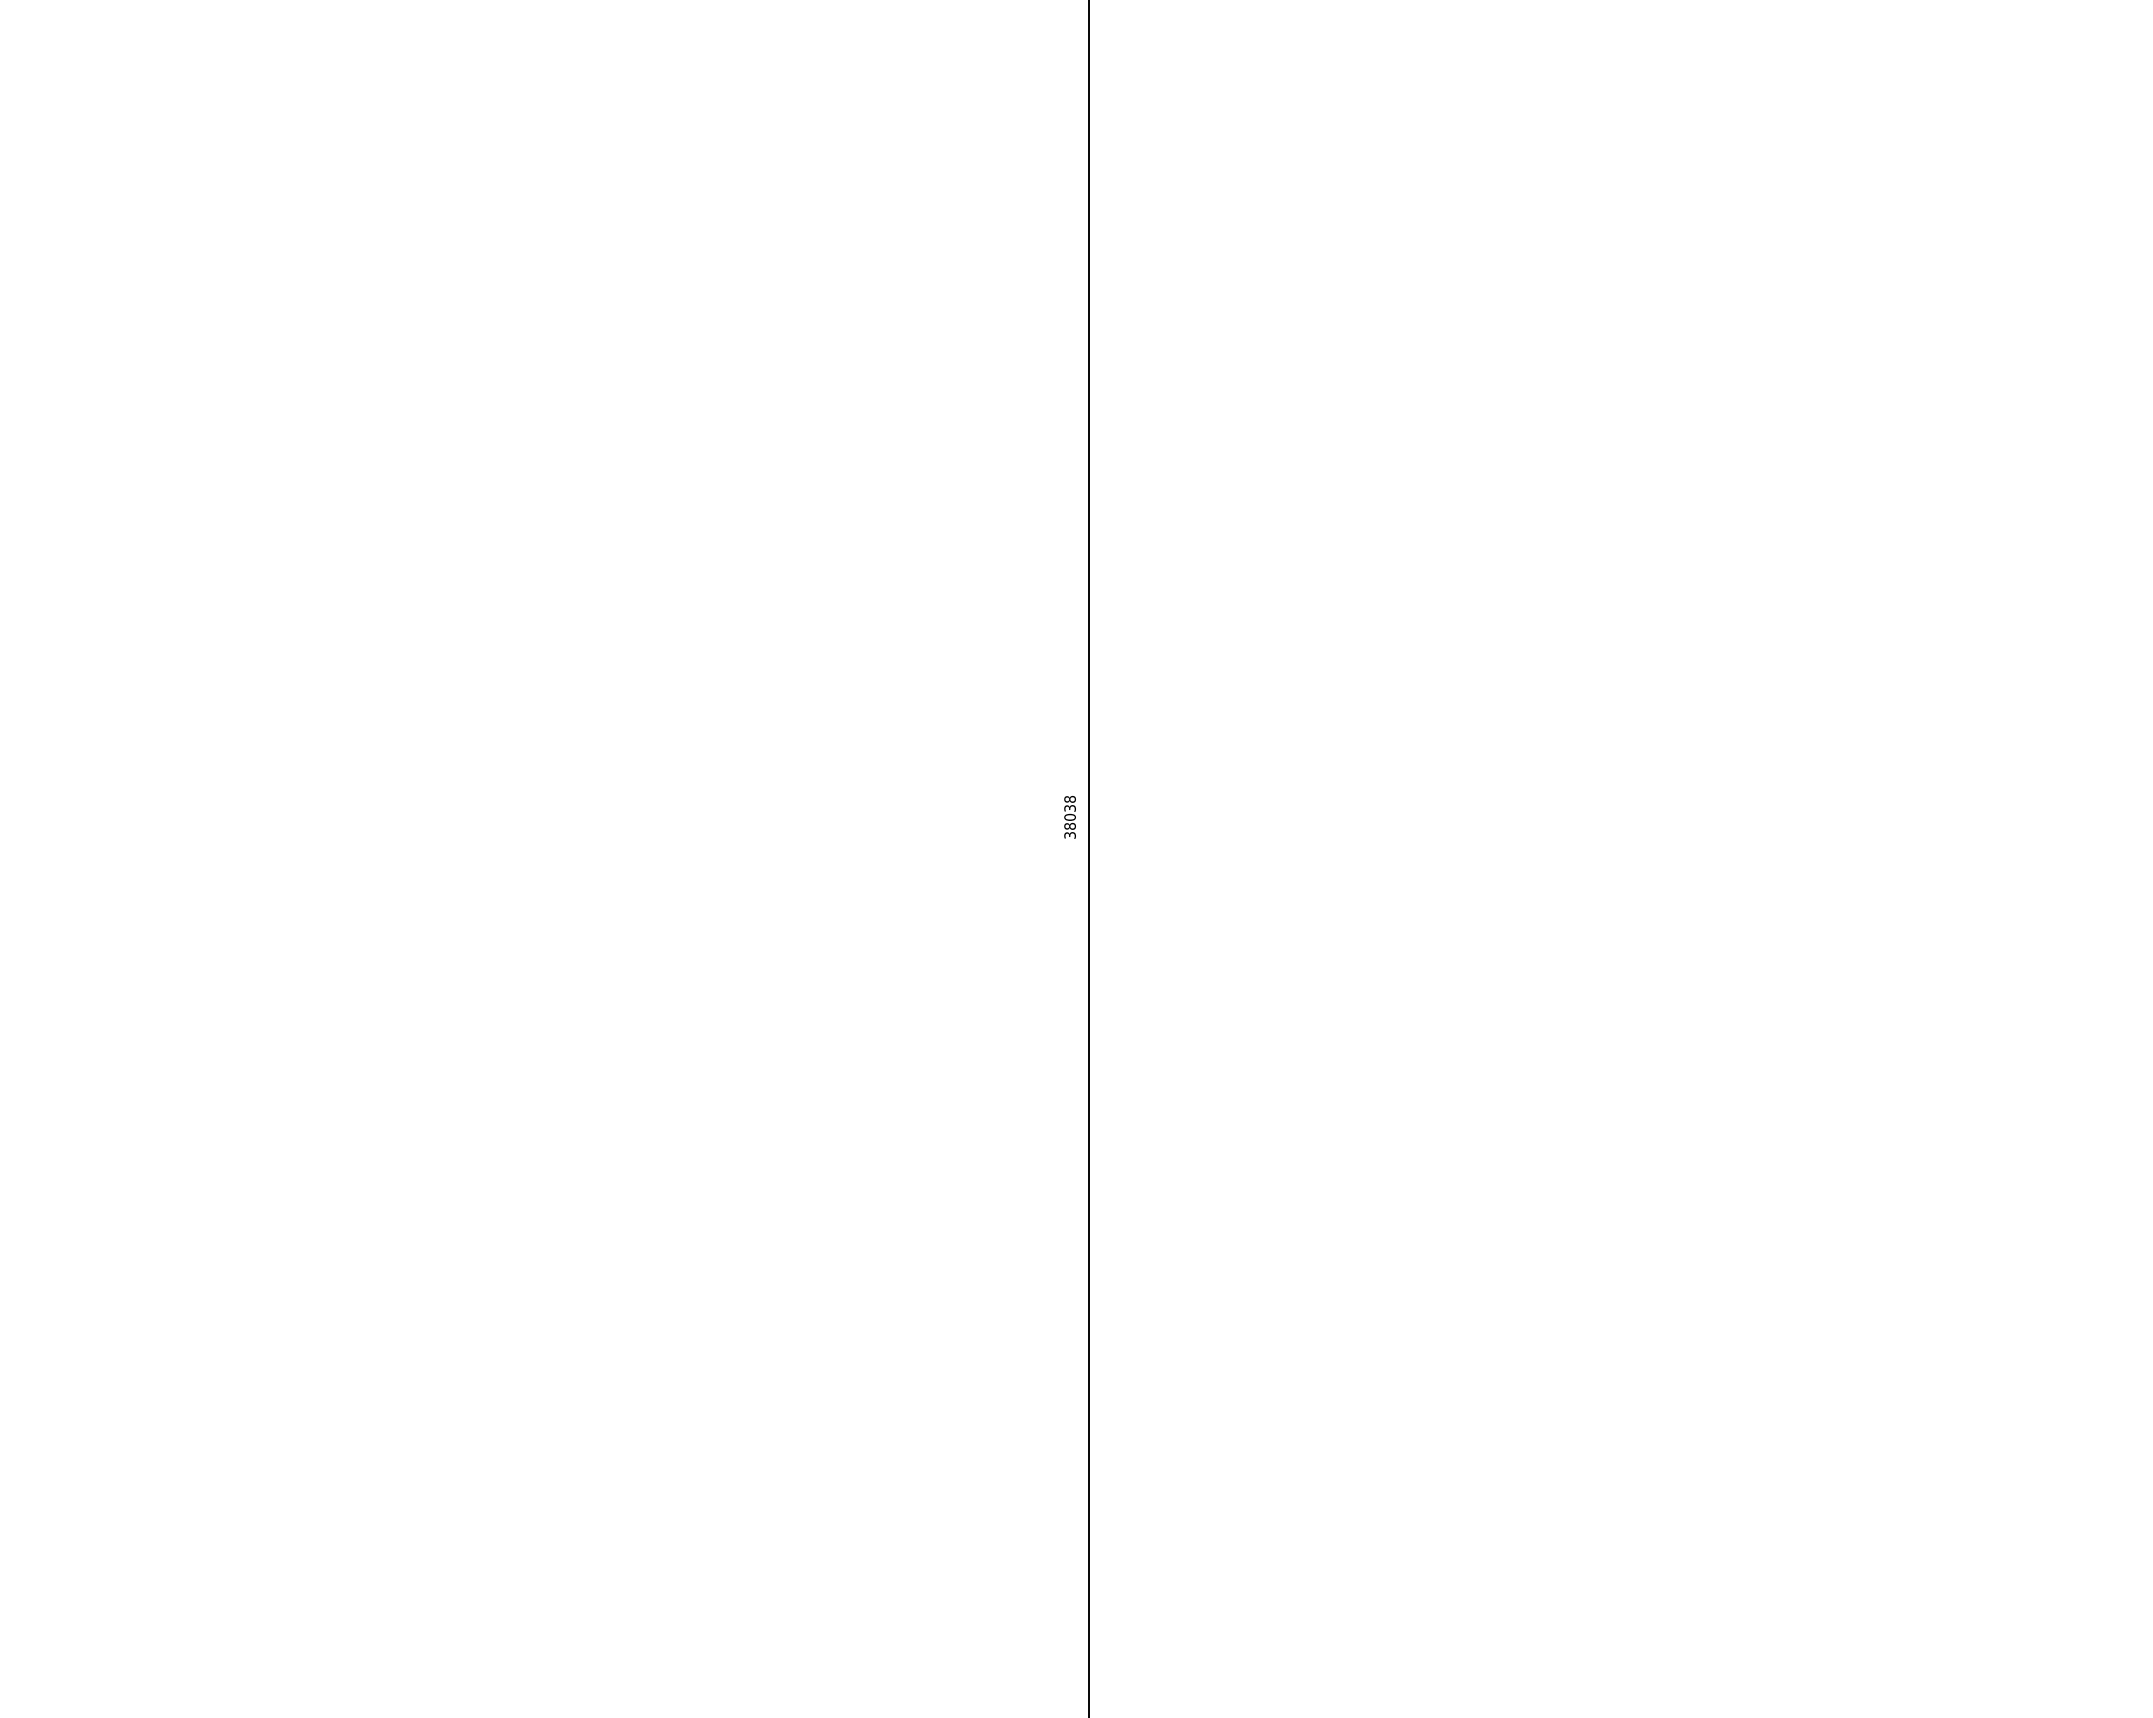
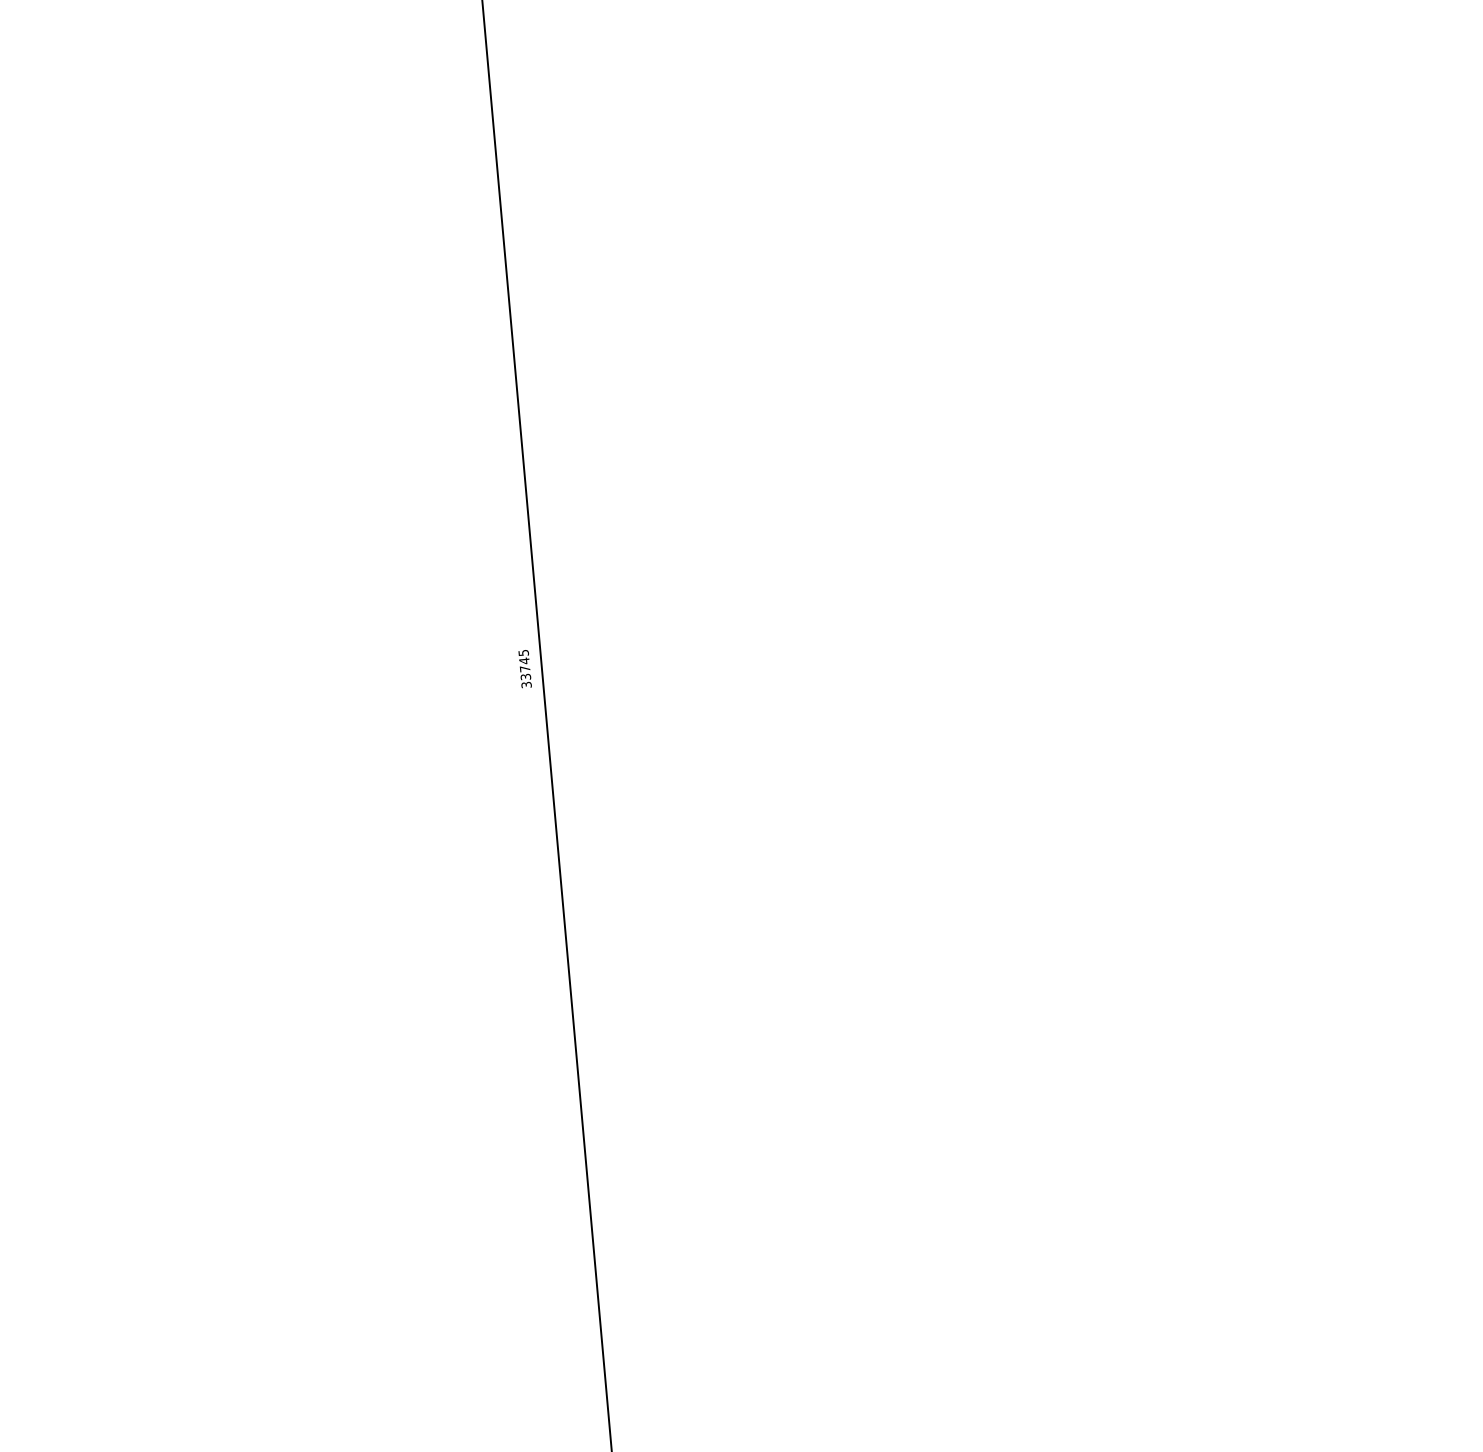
text: (1069, 812) -> (524, 664), 38038 -> 33745

